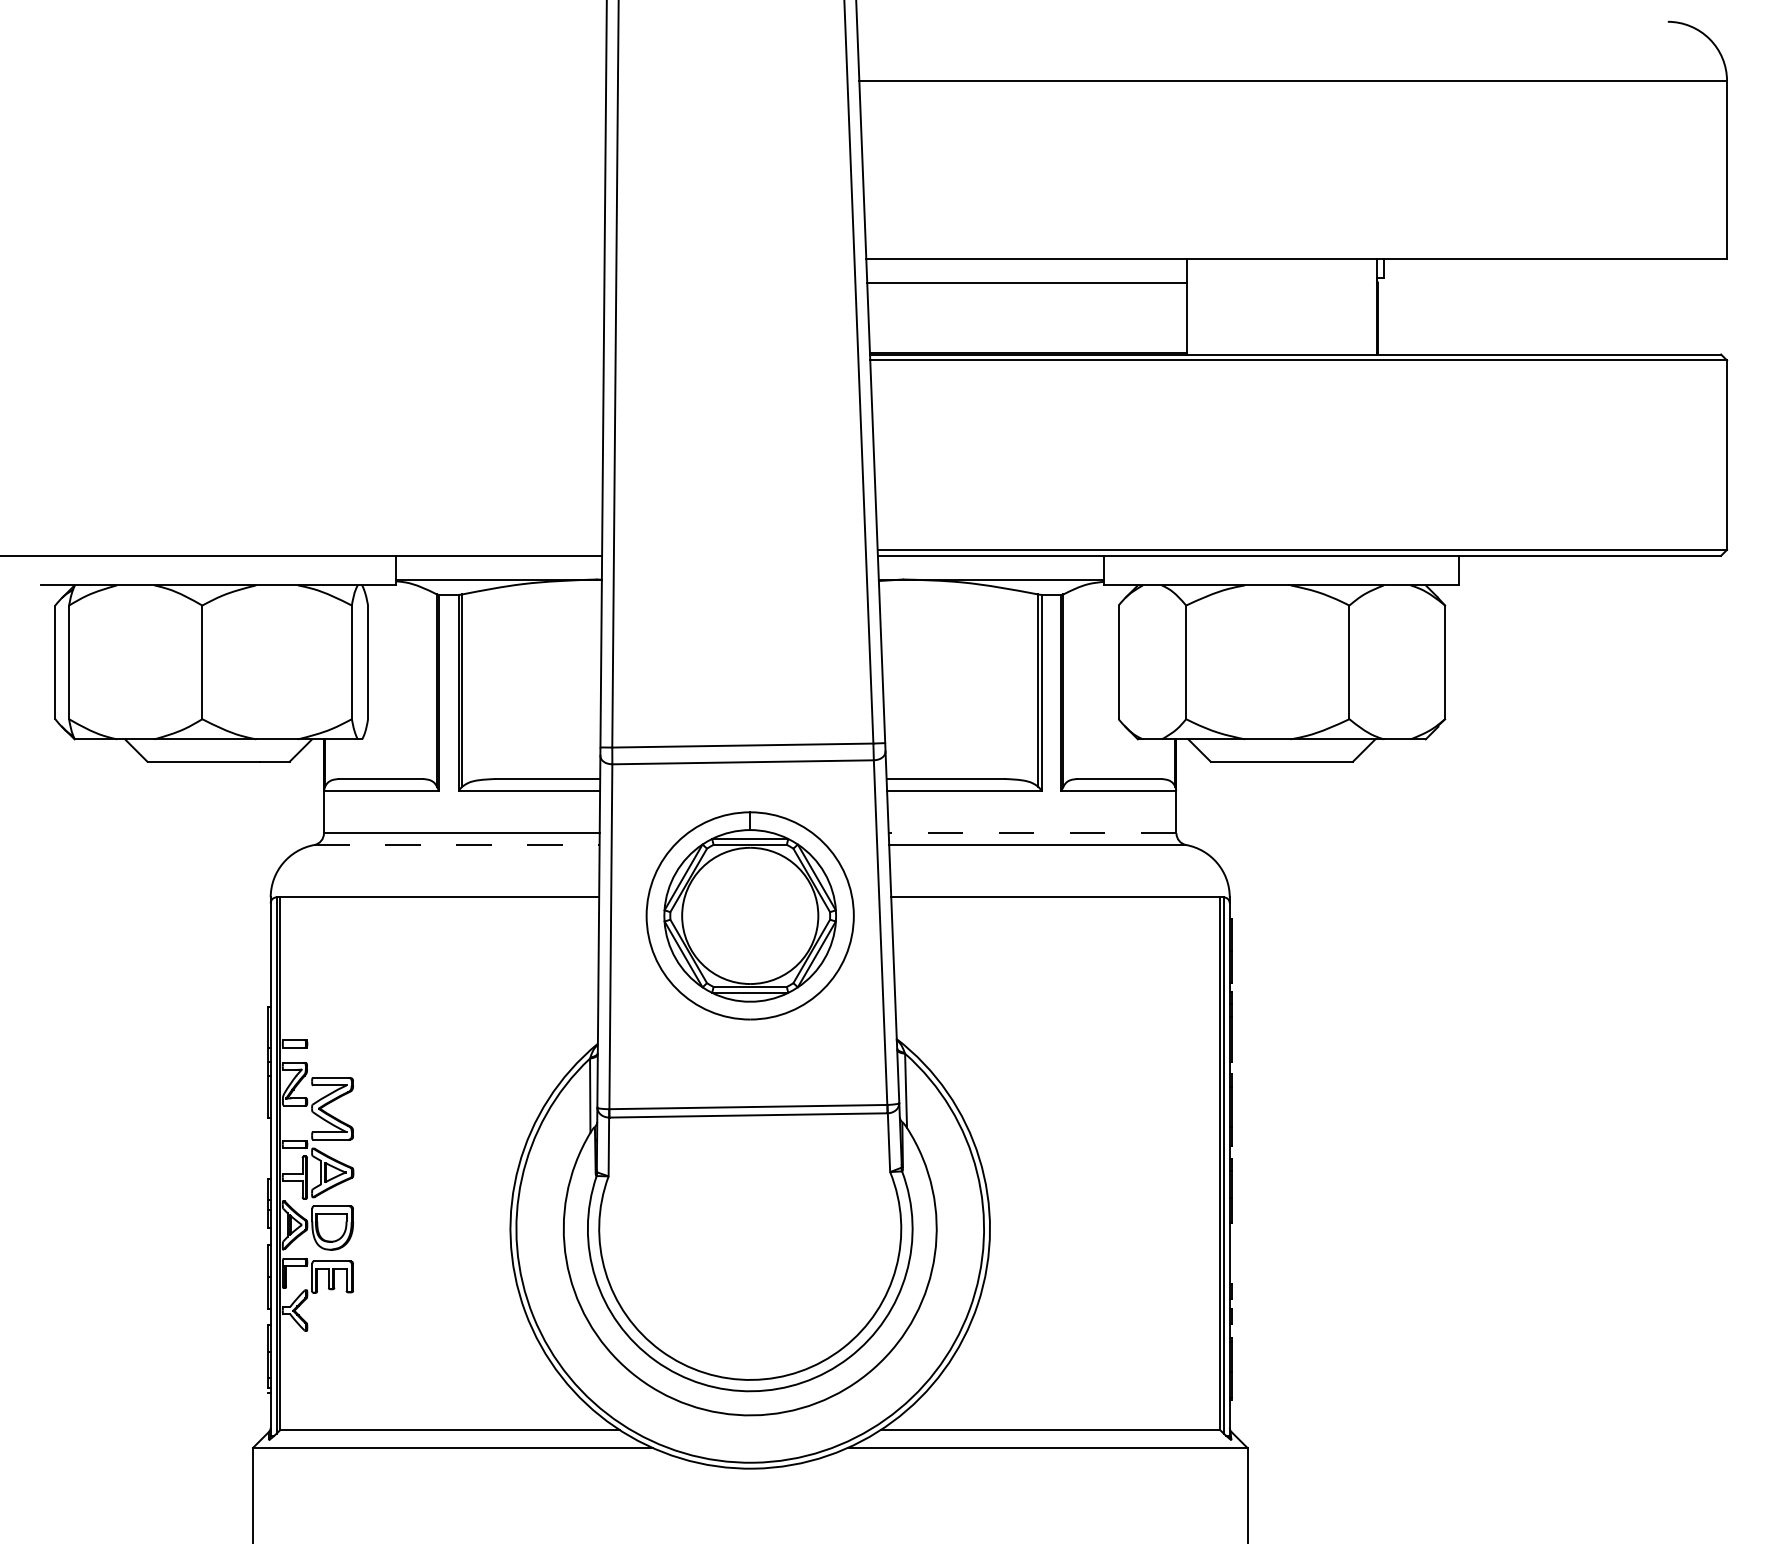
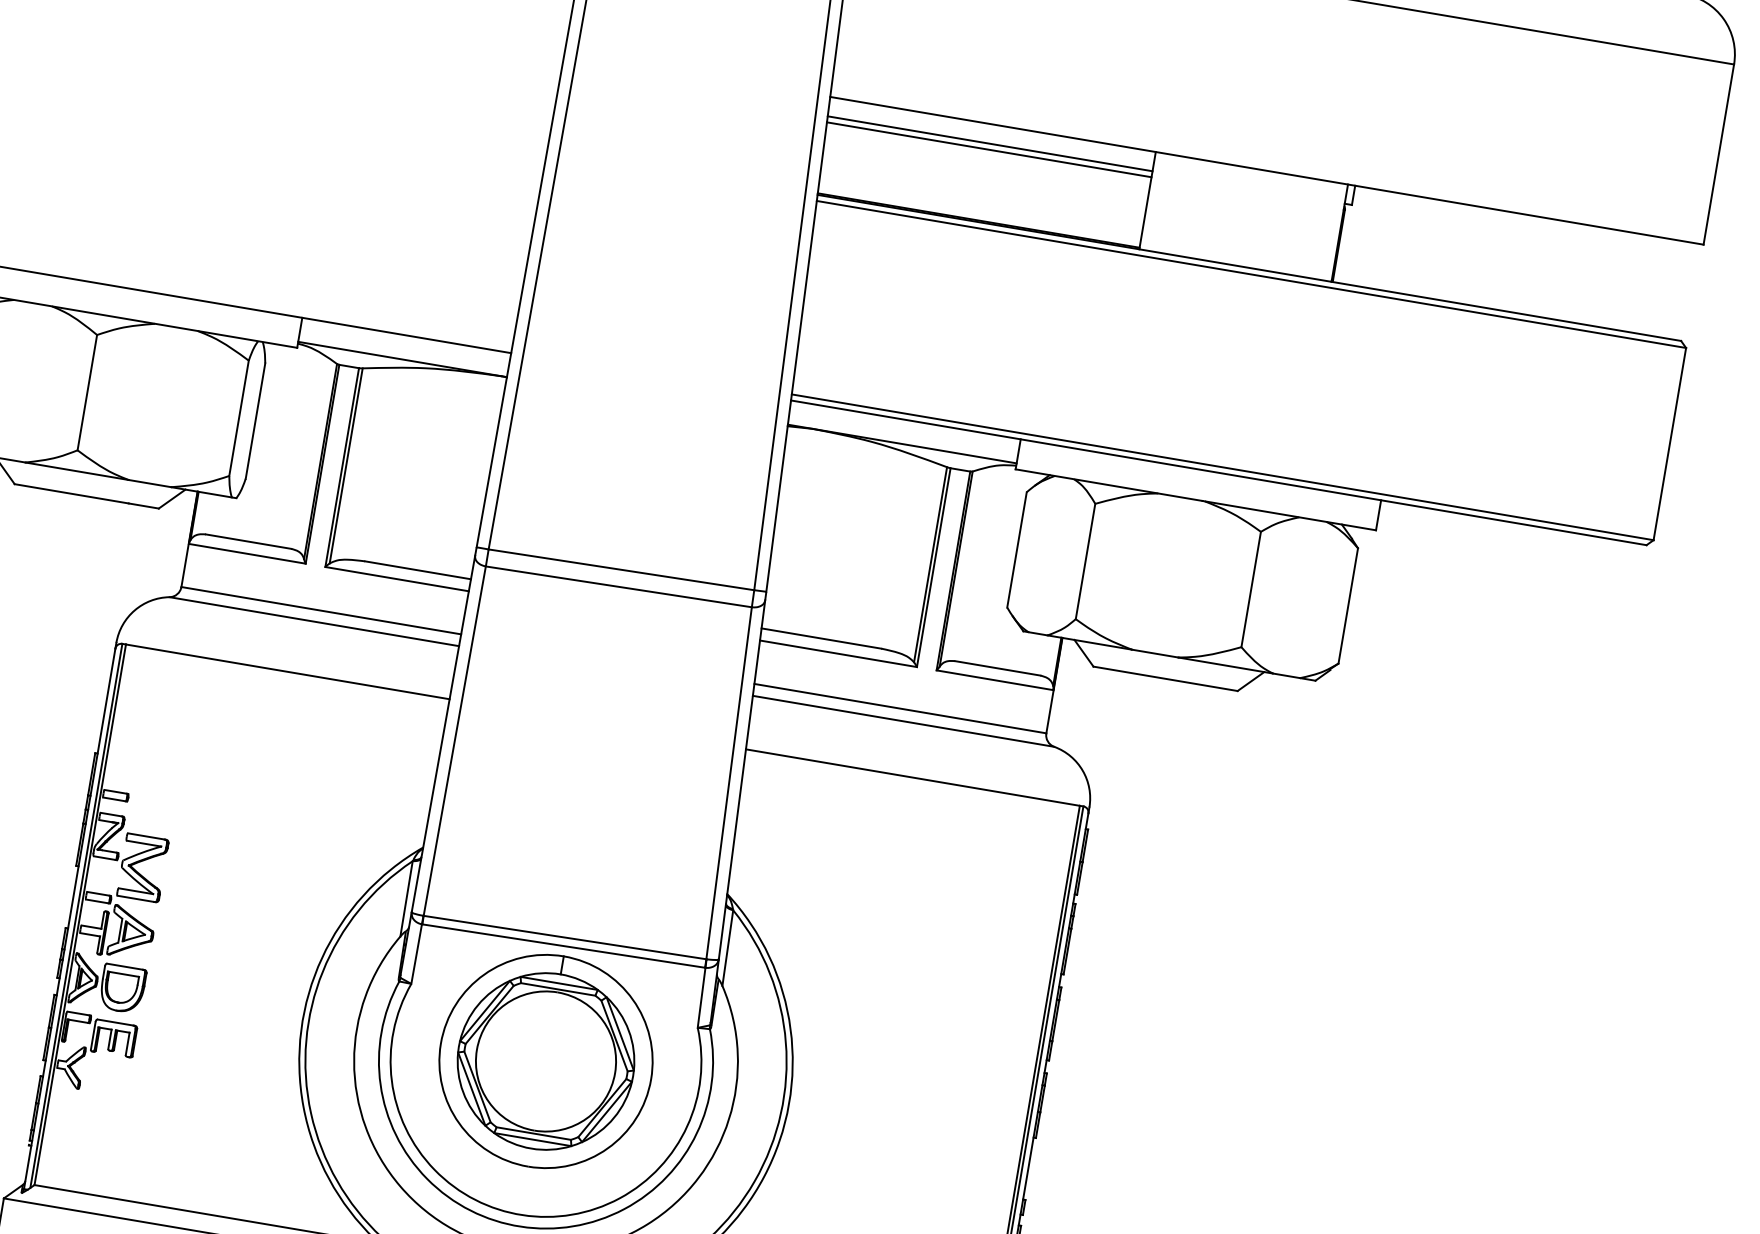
line: (1027, 277) -> (990, 143), added
line: (1032, 833) -> (900, 708), dashed -> solid
line: (456, 845) -> (313, 622), dashed -> solid
part: (749, 915) -> (545, 1060), moved

